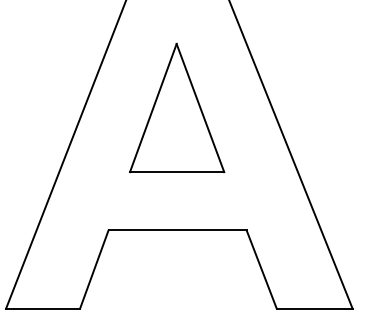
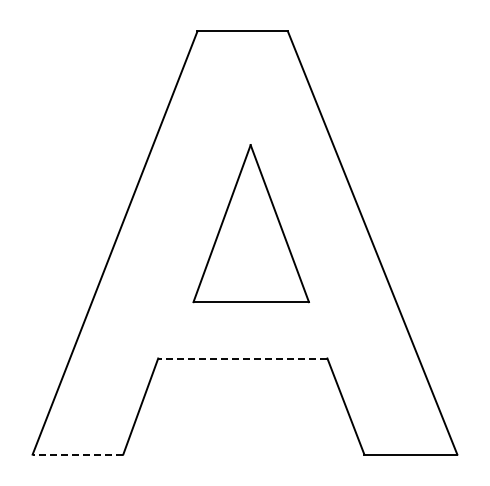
part: (176, 107) -> (250, 223), moved
line: (177, 230) -> (242, 358), solid -> dashed
line: (42, 308) -> (77, 454), solid -> dashed

